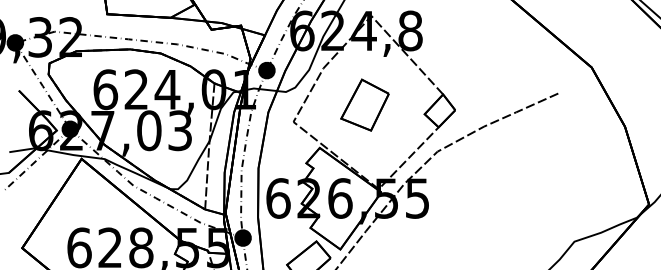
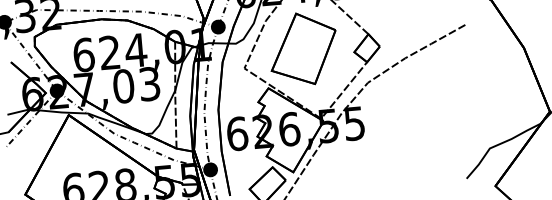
part: (364, 104) -> (302, 48), size x1.67

